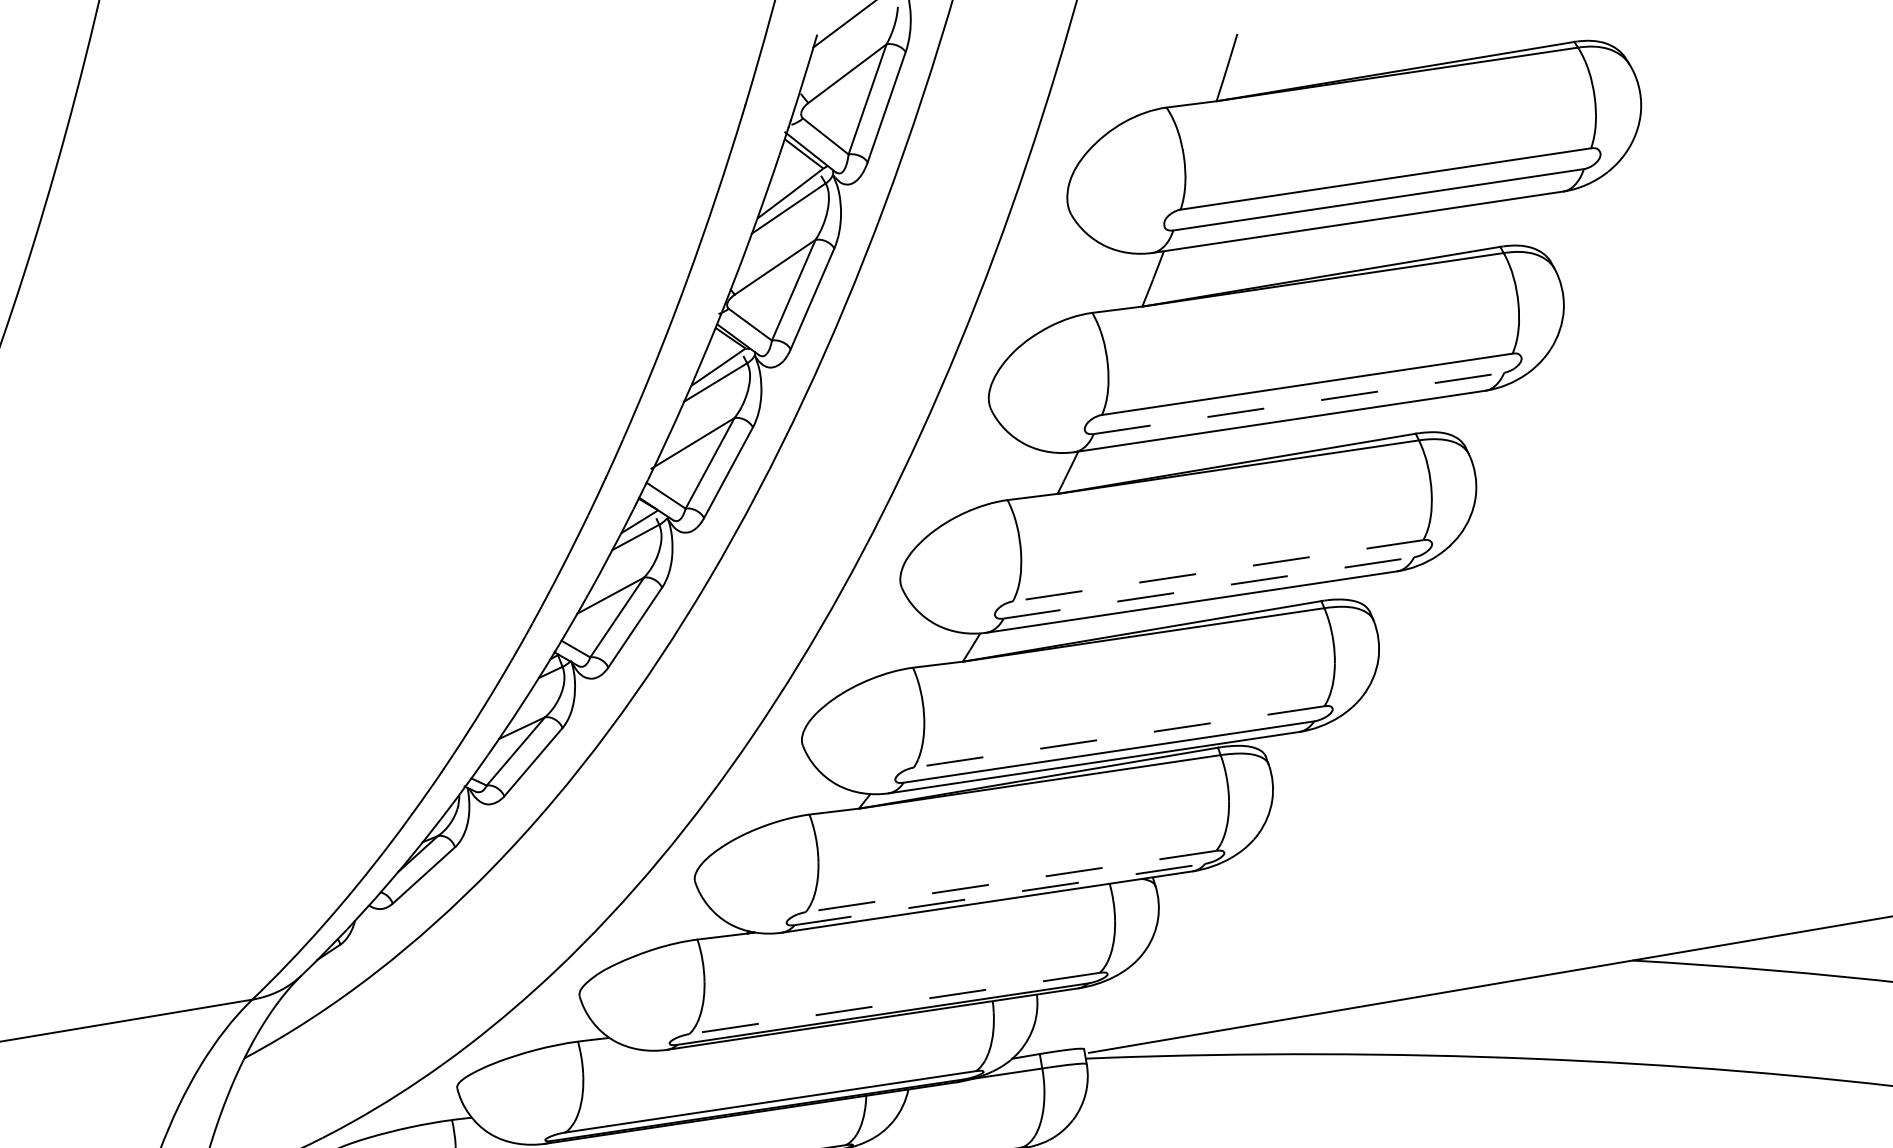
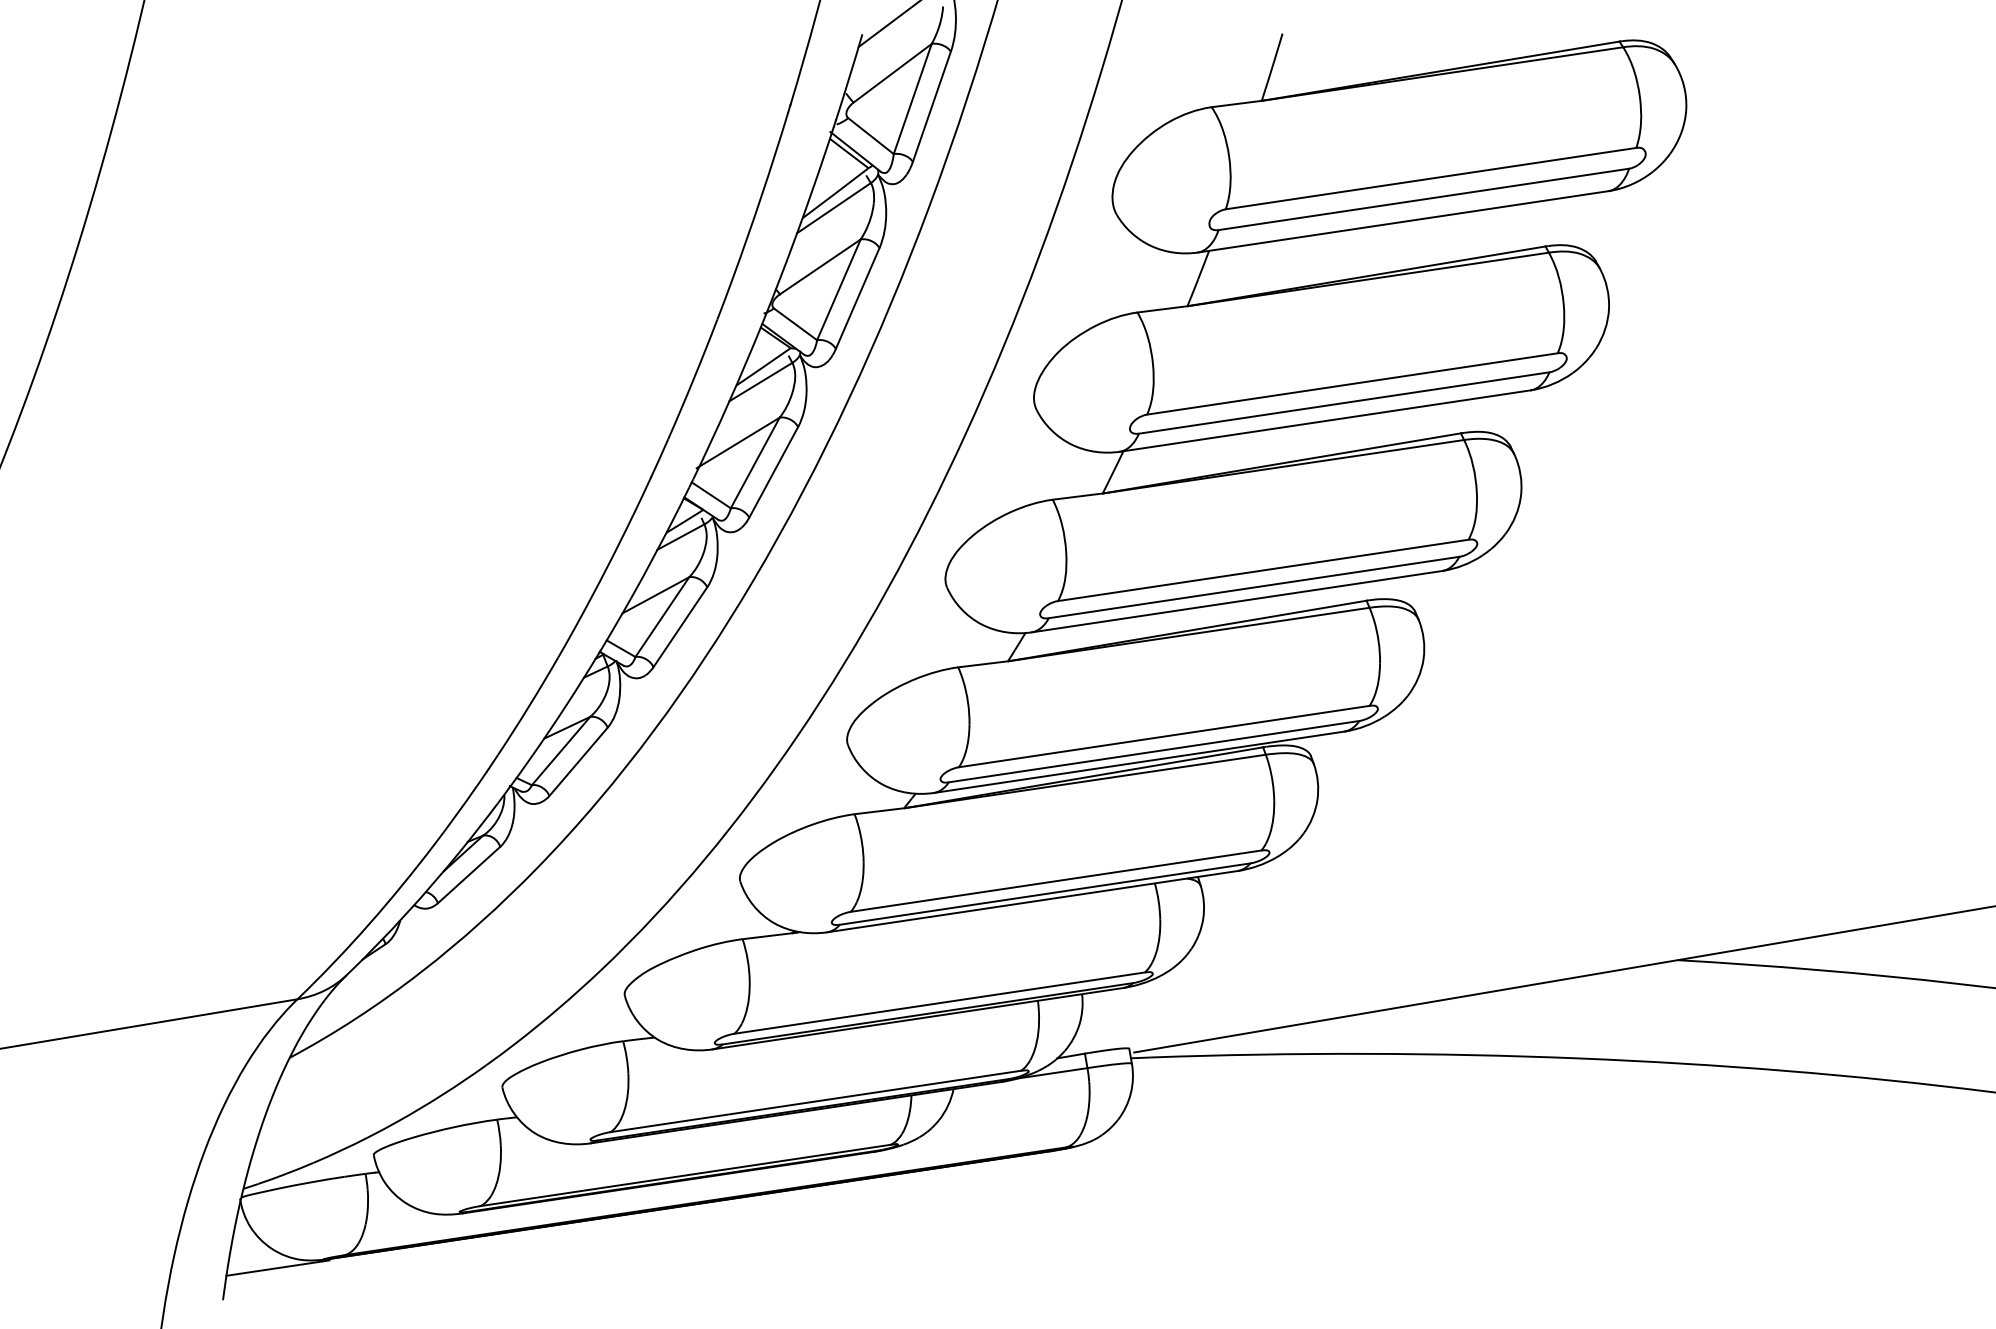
line: (1299, 403) -> (1344, 403), dashed -> solid
line: (1218, 570) -> (1263, 570), dashed -> solid
line: (1209, 587) -> (1254, 587), dashed -> solid
line: (1119, 736) -> (1164, 736), dashed -> solid
line: (1011, 881) -> (1056, 881), dashed -> solid
line: (1000, 894) -> (1045, 894), dashed -> solid
line: (894, 1003) -> (939, 1003), dashed -> solid

